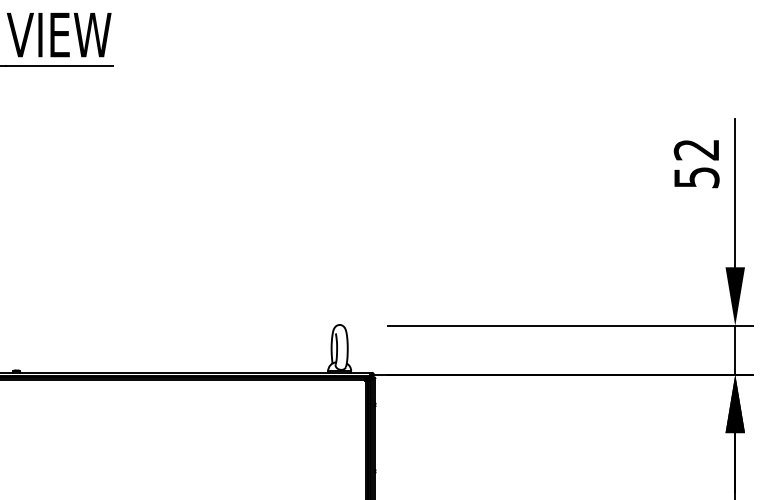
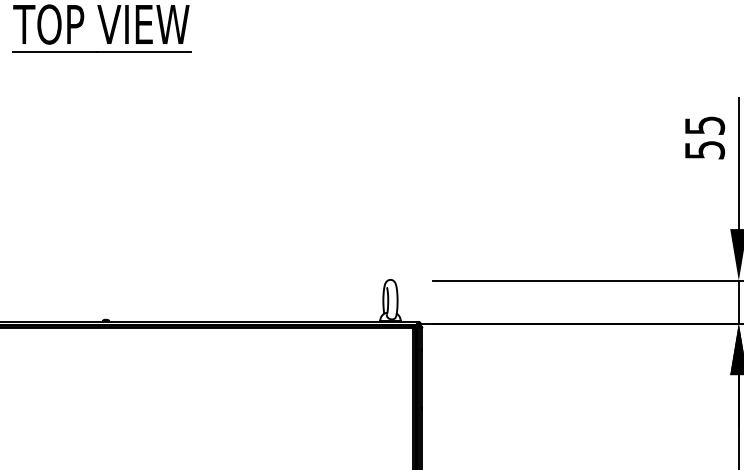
text: (696, 149) -> (704, 125), 52 -> 55

